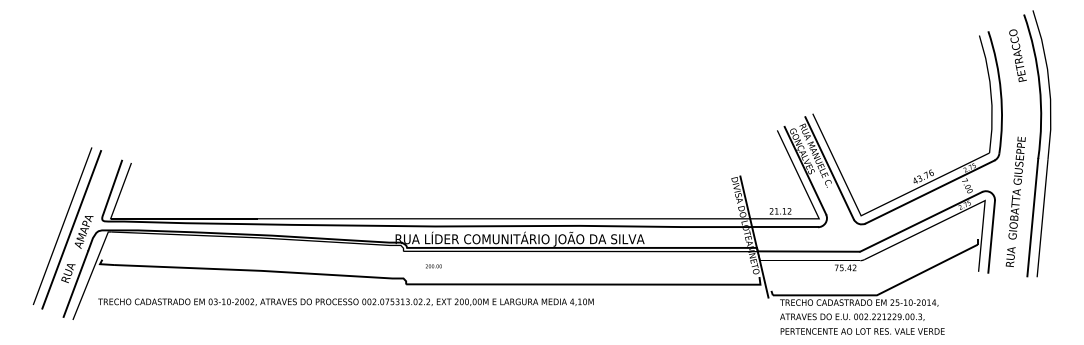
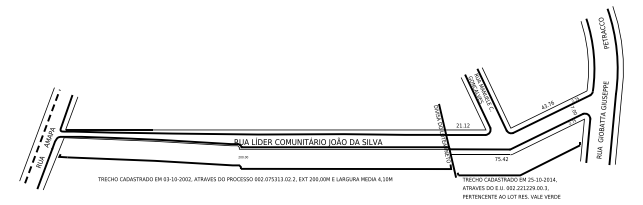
line: (71, 229) -> (42, 136), solid -> dashed
text: (432, 266) -> (242, 157), moved
text: (346, 302) -> (245, 179), moved

